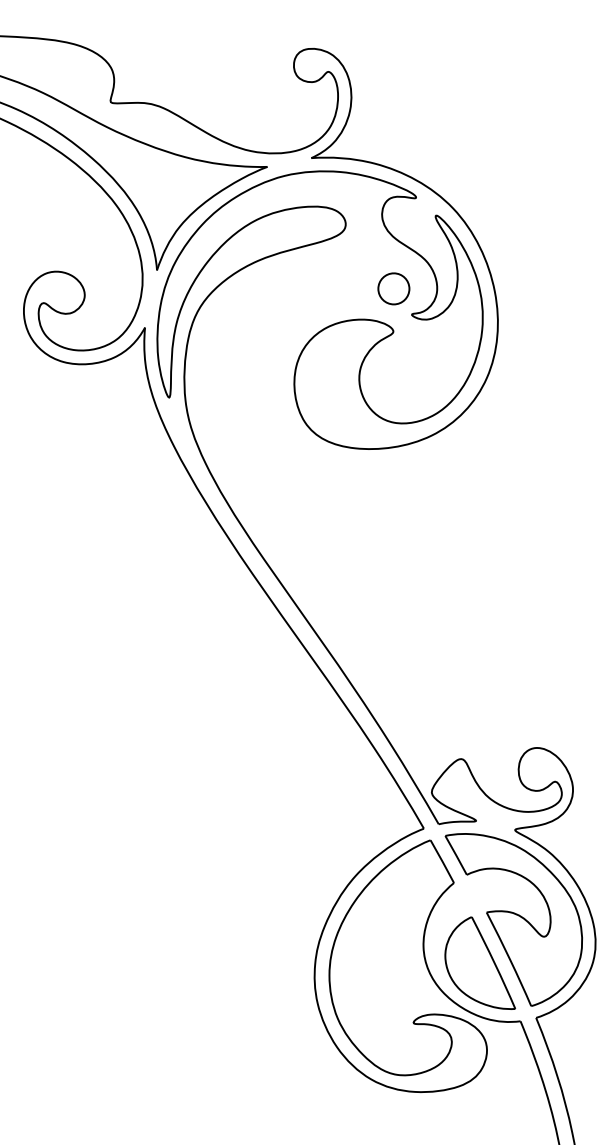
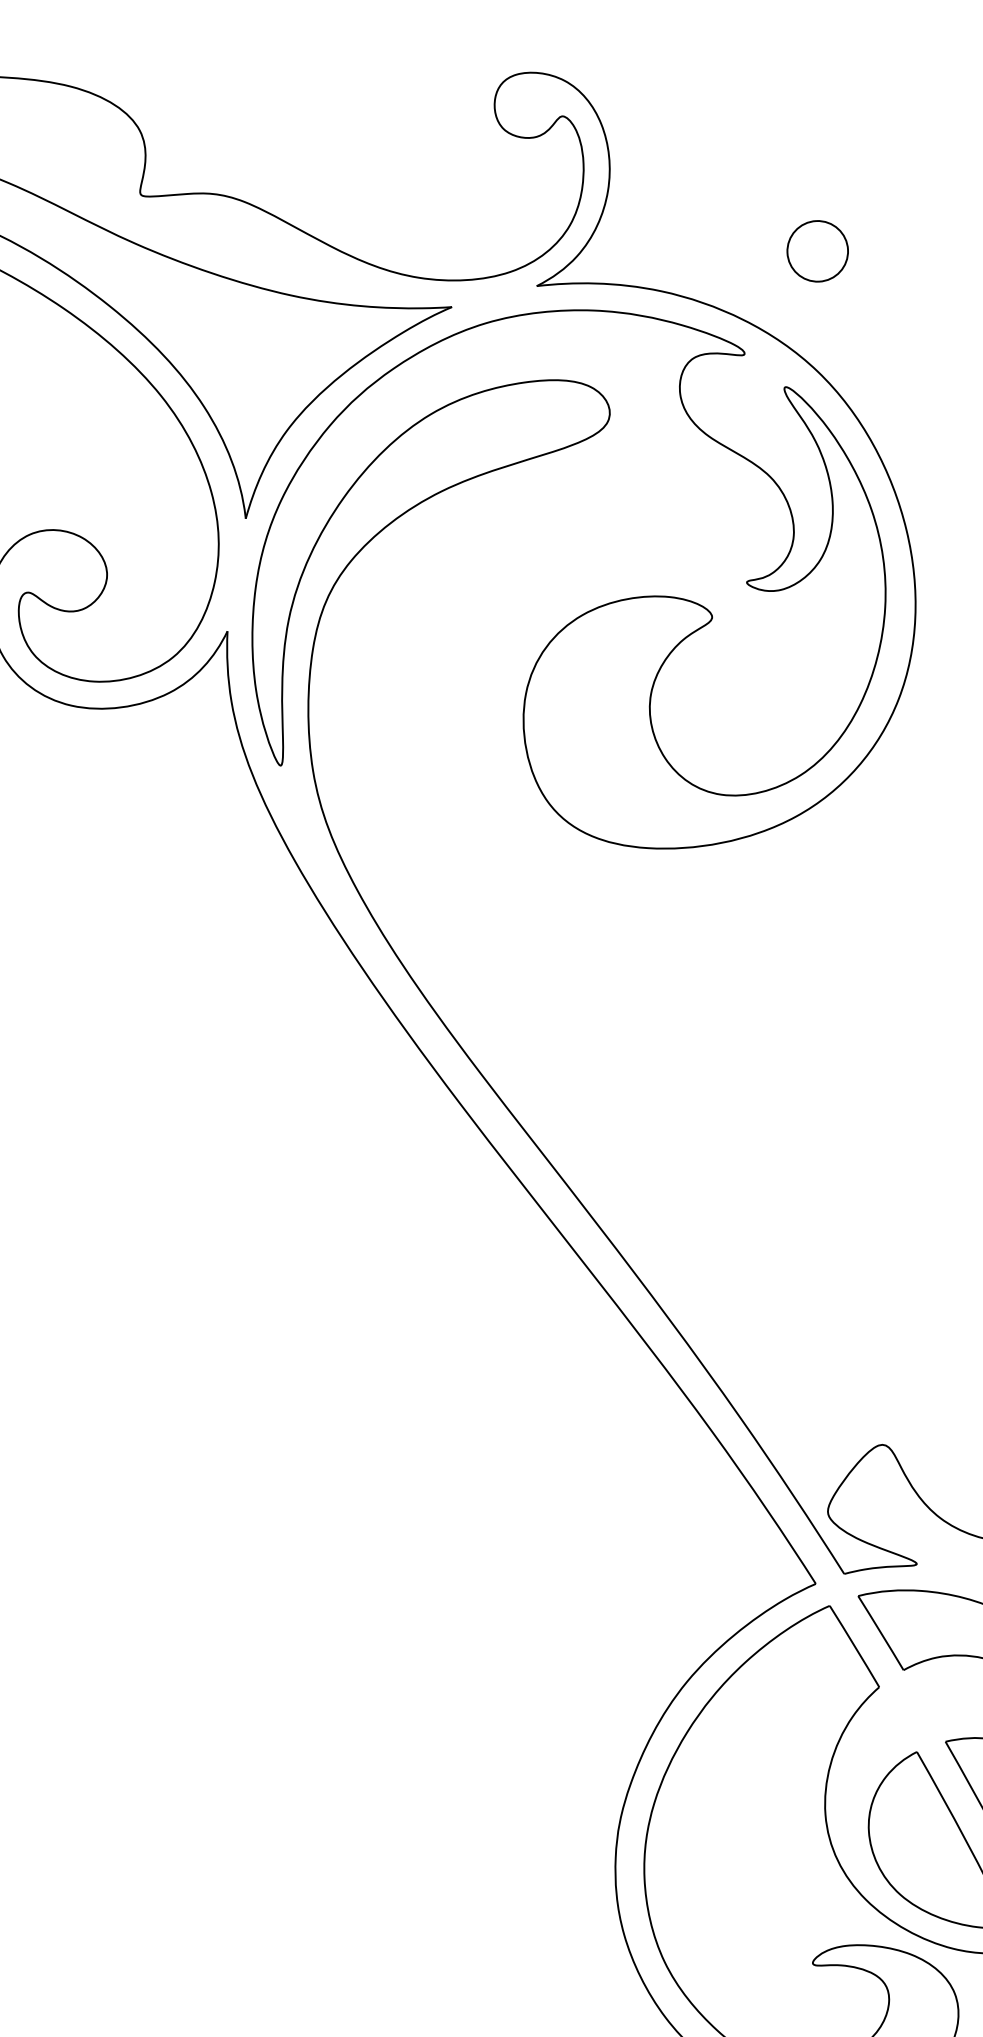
part: (393, 288) -> (816, 250), moved

